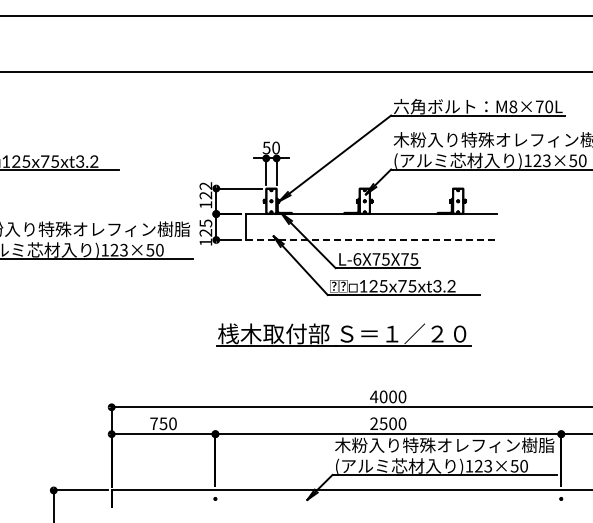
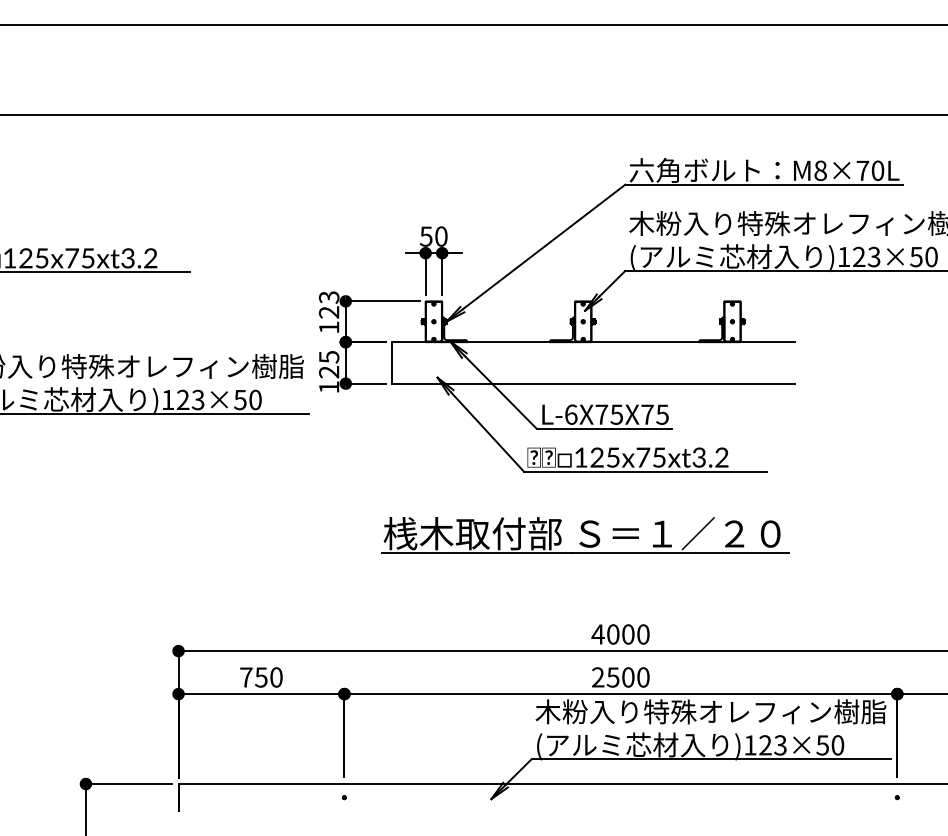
text: (206, 185) -> (330, 296), 122 -> 123
line: (371, 240) -> (593, 384), dashed -> solid
part: (343, 334) -> (584, 534), moved

